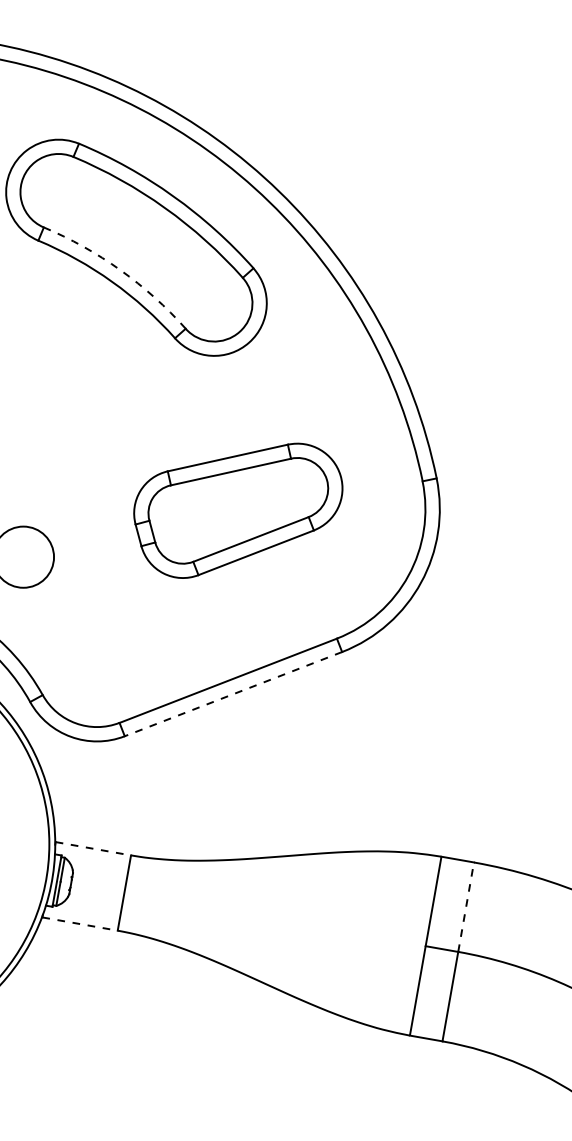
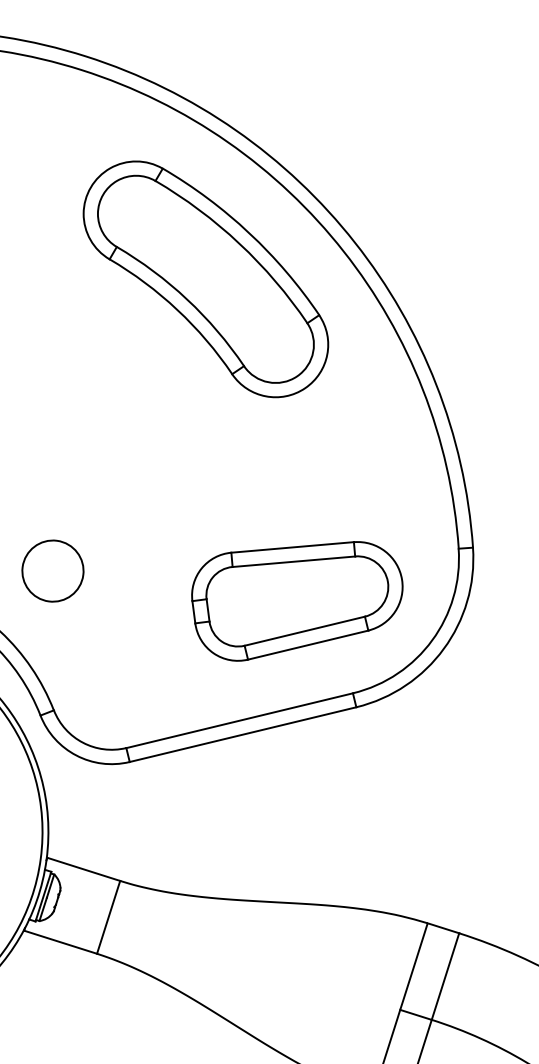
arc: (120, 270) -> (187, 299), dashed -> solid
part: (238, 510) -> (296, 600), moved
line: (233, 694) -> (243, 734), dashed -> solid
line: (93, 848) -> (83, 869), dashed -> solid
line: (466, 906) -> (445, 975), dashed -> solid
line: (80, 924) -> (60, 942), dashed -> solid

